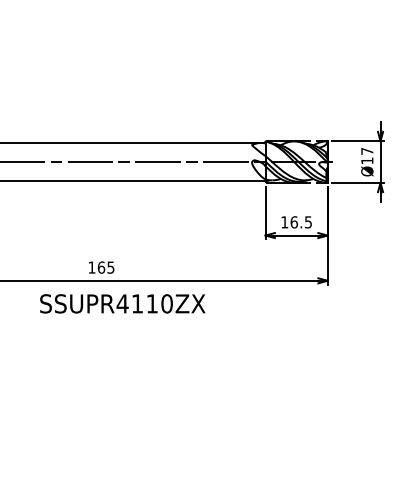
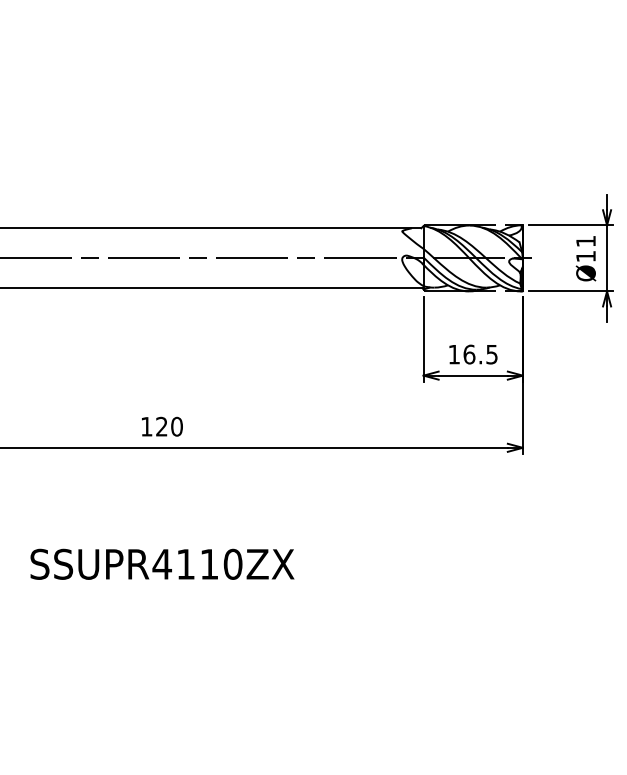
text: (367, 151) -> (586, 241), Ø17 -> Ø11
text: (105, 267) -> (168, 426), 165 -> 120
text: (122, 303) -> (161, 563), moved

